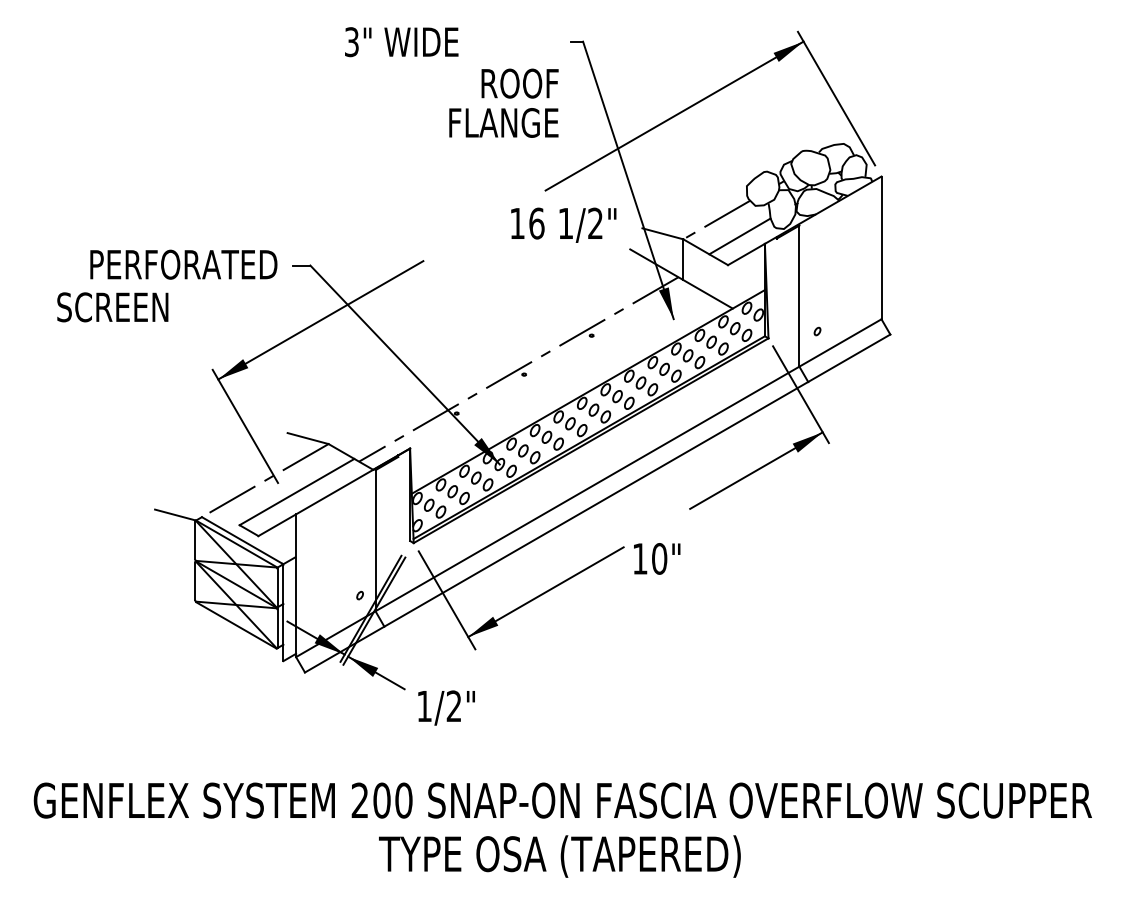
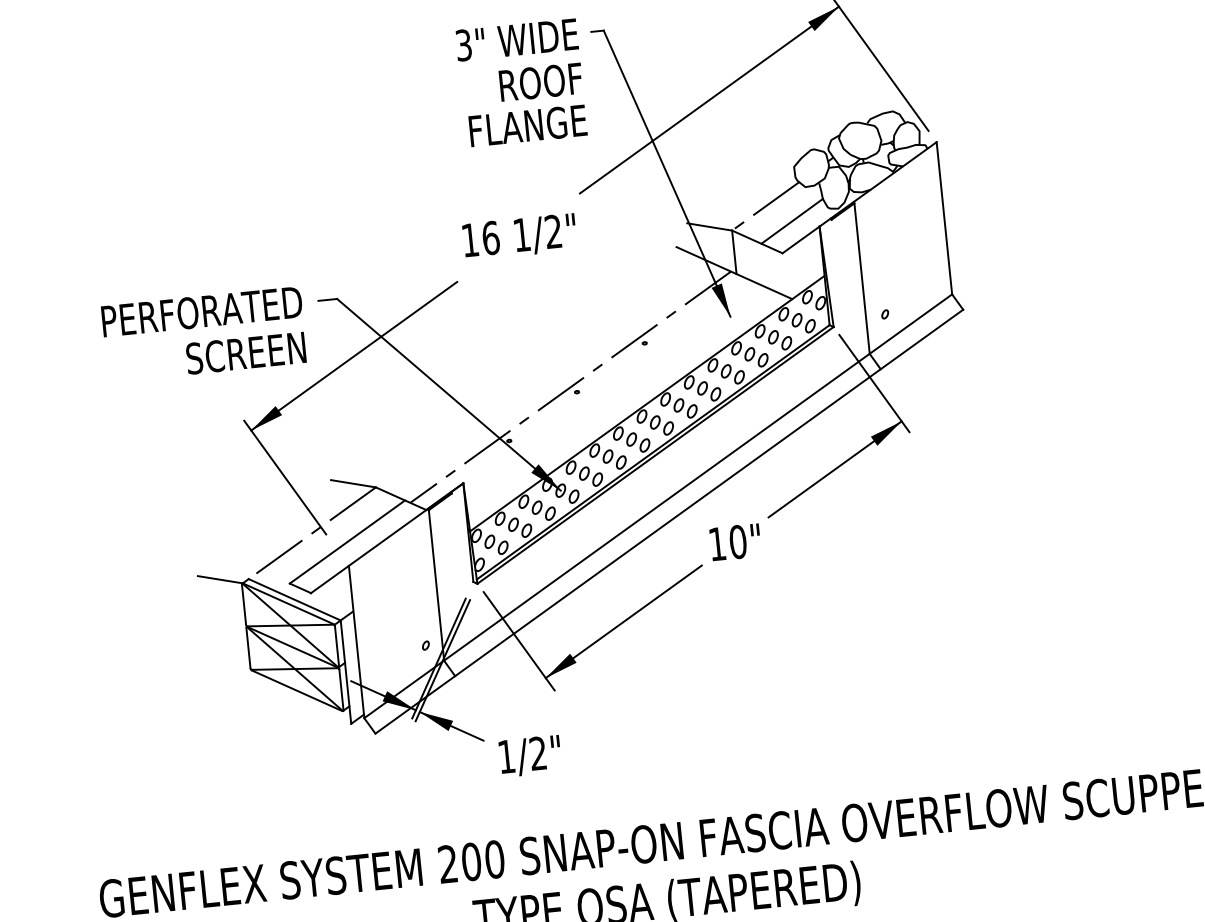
text: (401, 42) -> (516, 40), moved
text: (563, 224) -> (519, 236), moved
text: (112, 307) -> (245, 353), moved
text: (657, 558) -> (735, 541), moved

